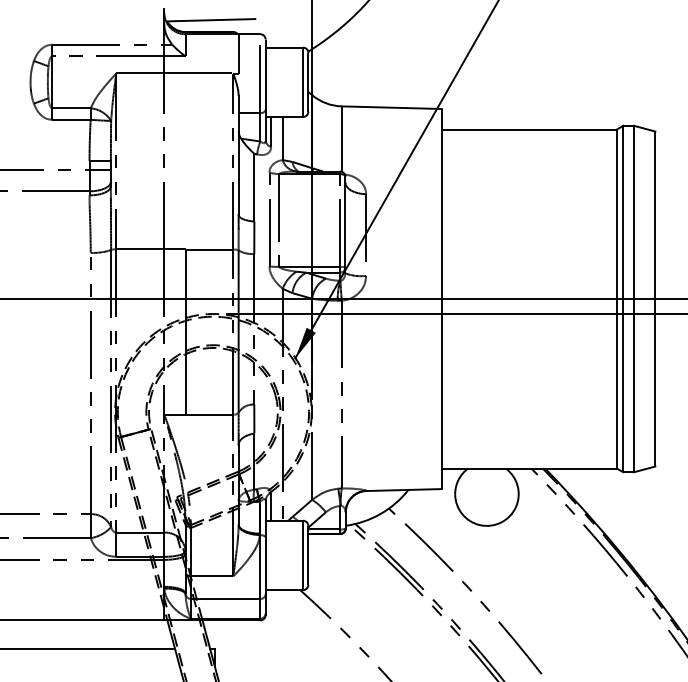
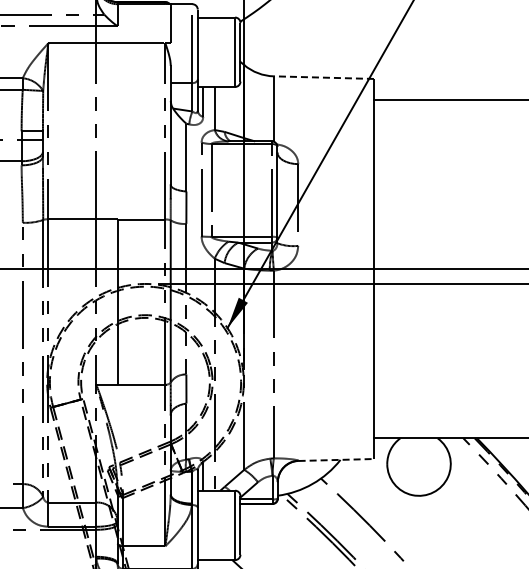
line: (391, 107) -> (323, 77), solid -> dashed
line: (404, 490) -> (336, 460), solid -> dashed

